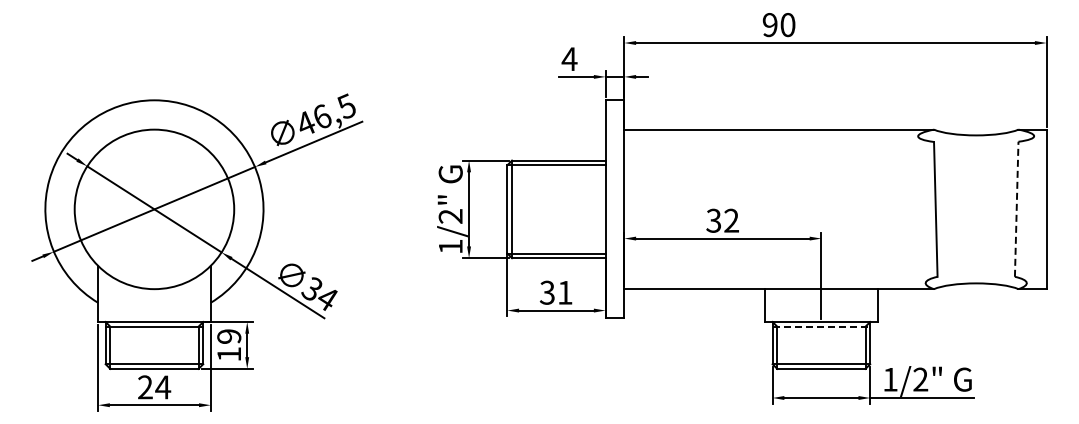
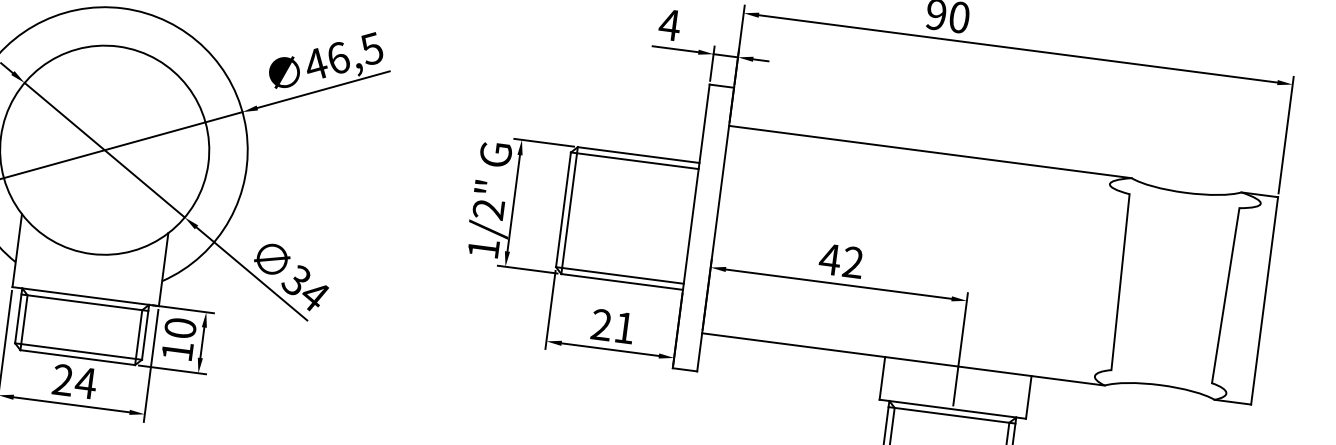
line: (1016, 209) -> (1225, 295), dashed -> solid
text: (713, 220) -> (829, 259), 32 -> 42
text: (546, 292) -> (600, 324), 31 -> 21
line: (821, 326) -> (952, 415), dashed -> solid
text: (229, 336) -> (180, 328), 19 -> 10

